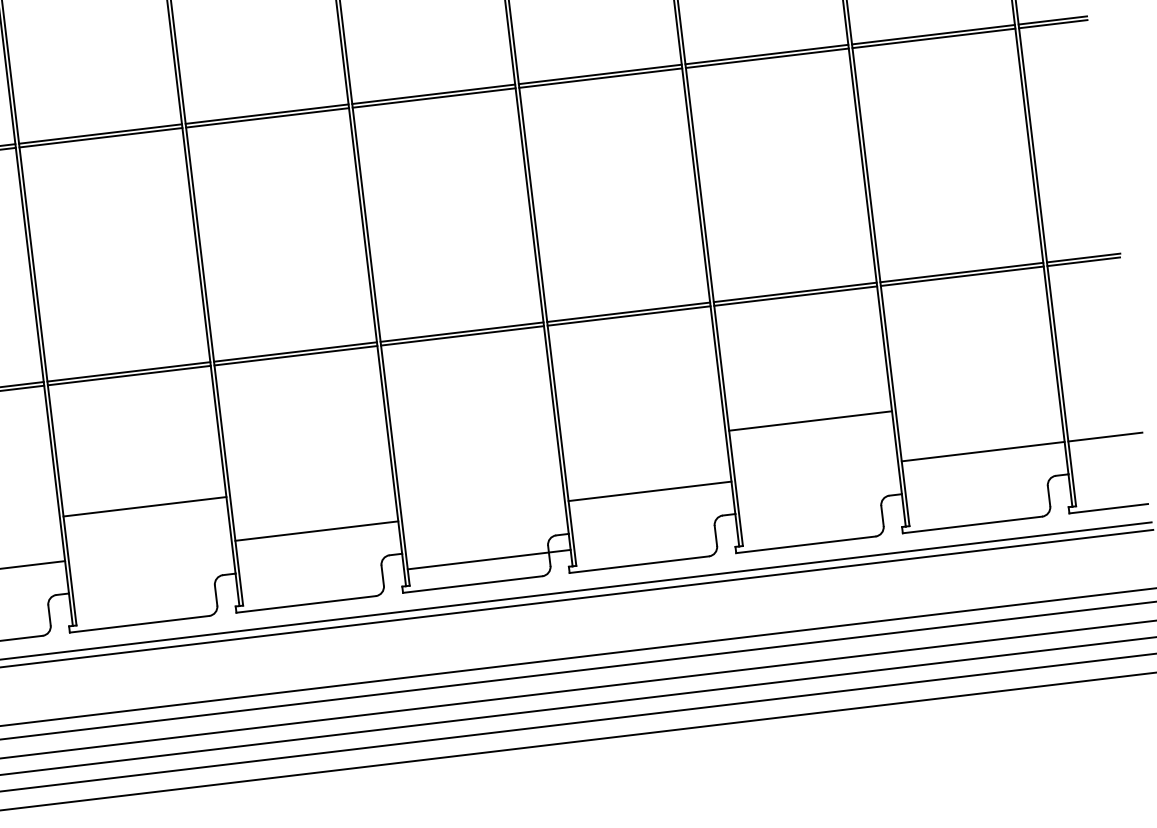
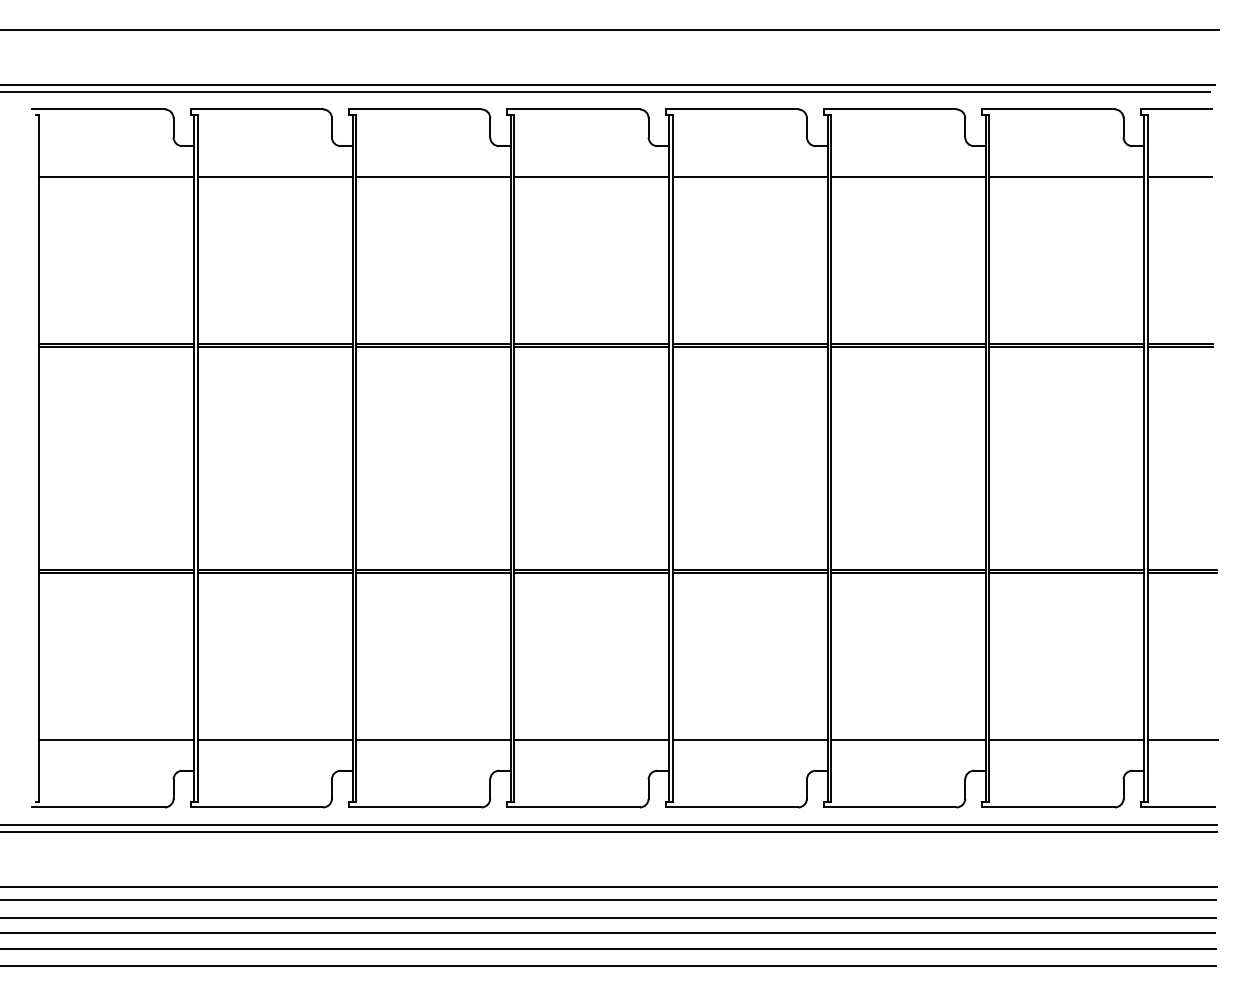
line: (810, 420) -> (908, 739), moved
line: (144, 506) -> (274, 739), moved
line: (488, 559) -> (591, 739), moved

